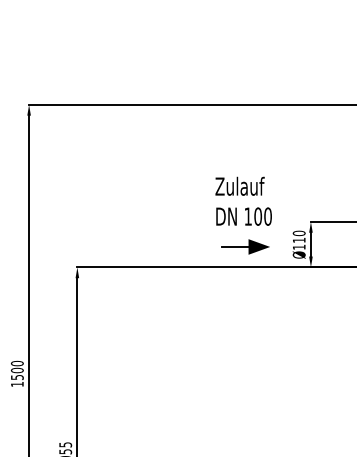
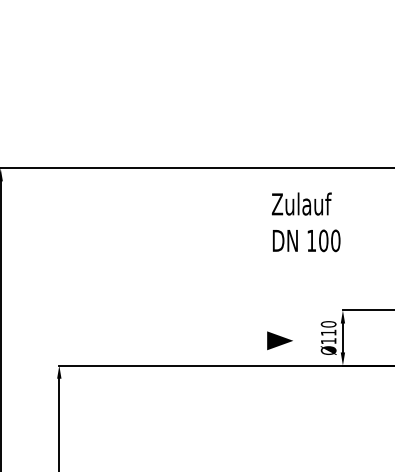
text: (243, 200) -> (305, 221), moved
line: (235, 246) -> (251, 340), removed

